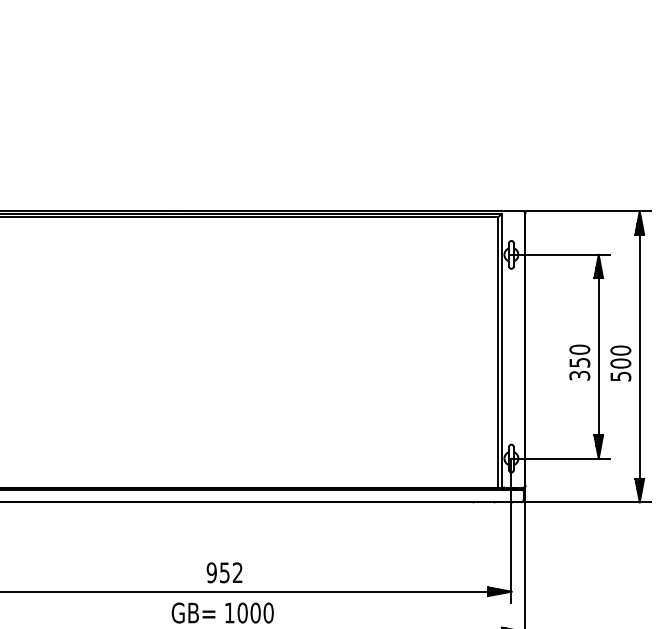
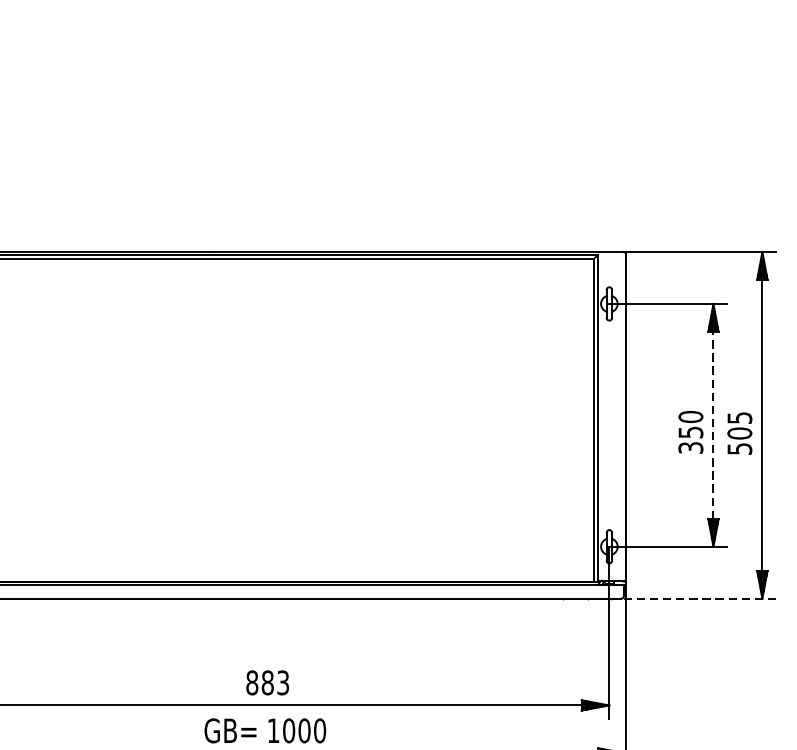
text: (620, 350) -> (739, 417), 500 -> 505
line: (598, 356) -> (713, 425), solid -> dashed
line: (585, 502) -> (697, 599), solid -> dashed
text: (224, 572) -> (267, 682), 952 -> 883

